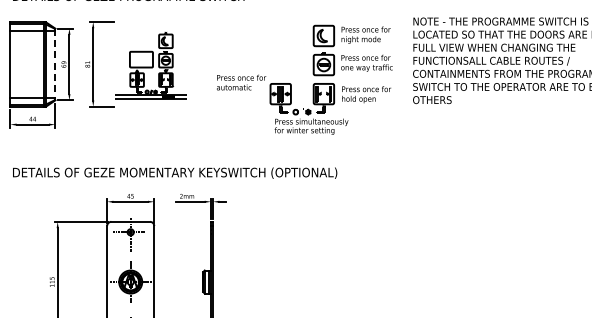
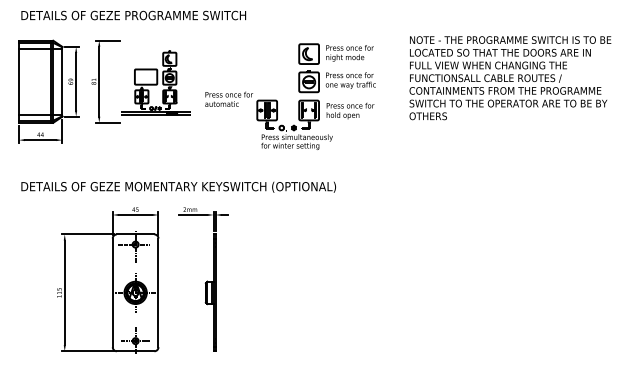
line: (55, 64) -> (62, 81), dashed -> solid
part: (312, 83) -> (298, 100), moved

